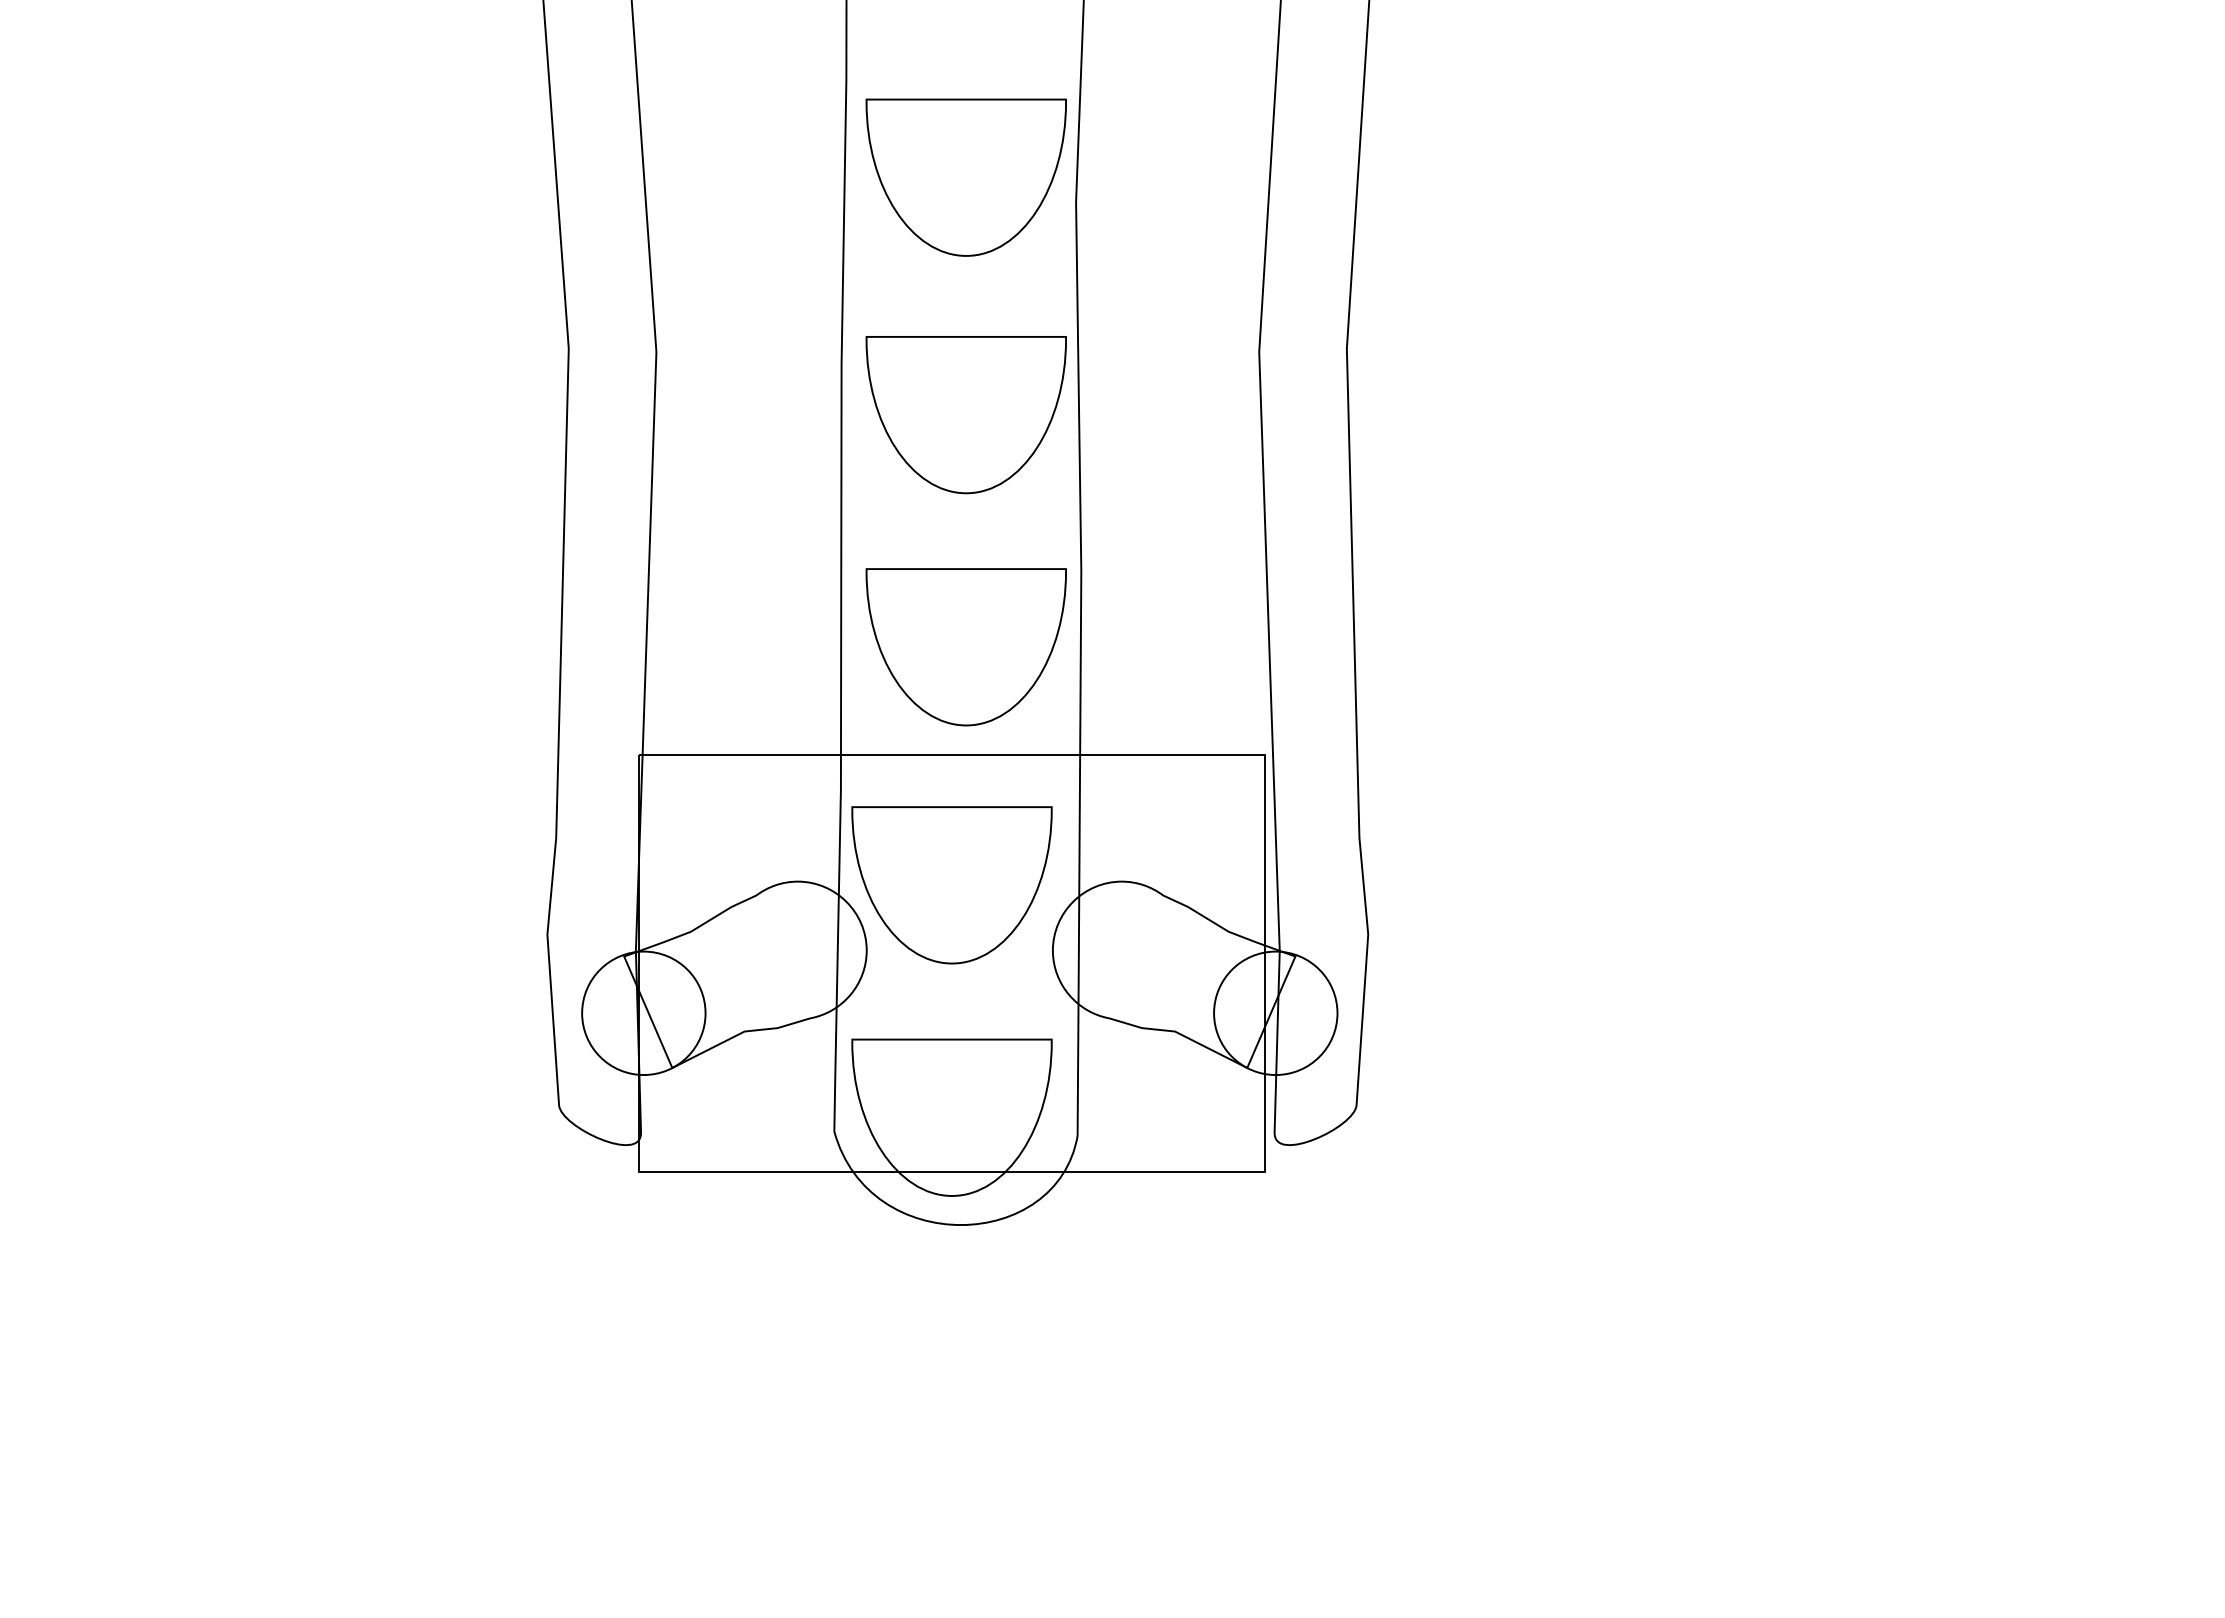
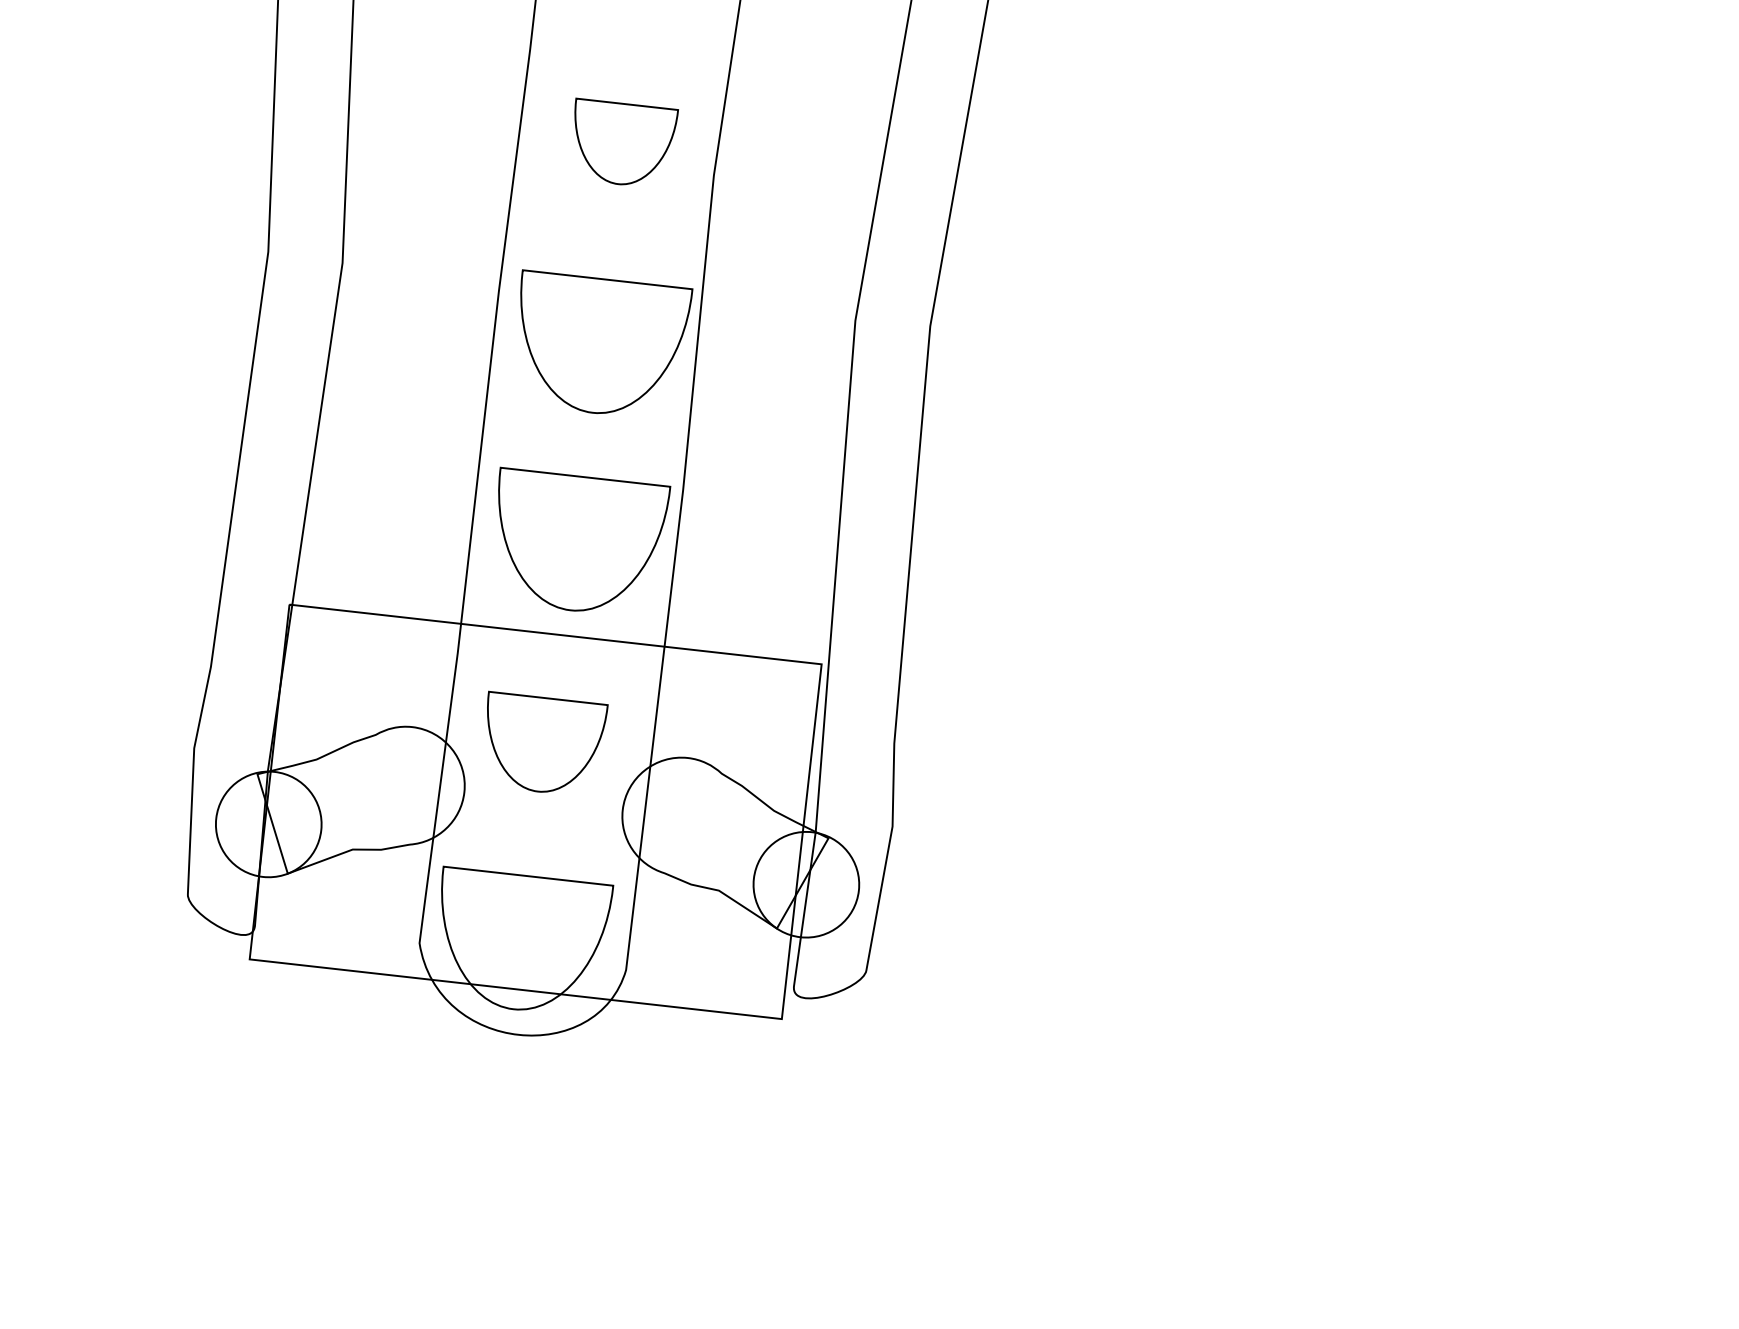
part: (965, 177) -> (622, 144), size x0.6
part: (951, 885) -> (542, 745), size x0.7

